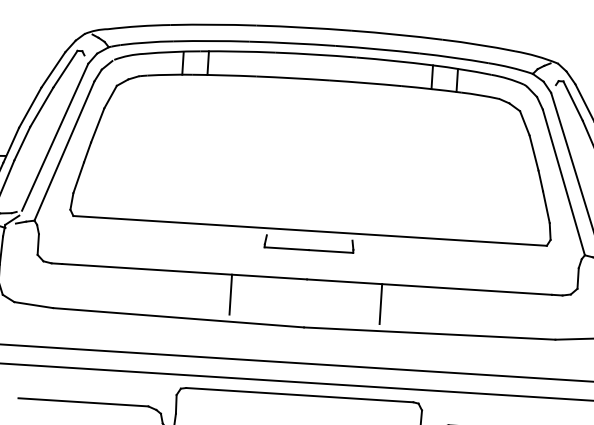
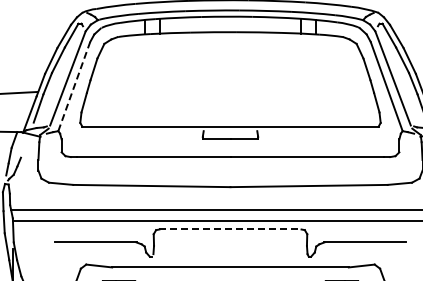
line: (64, 150) -> (74, 86), solid -> dashed
line: (230, 294) -> (183, 169), removed
line: (380, 303) -> (277, 169), removed
line: (299, 395) -> (230, 229), solid -> dashed

